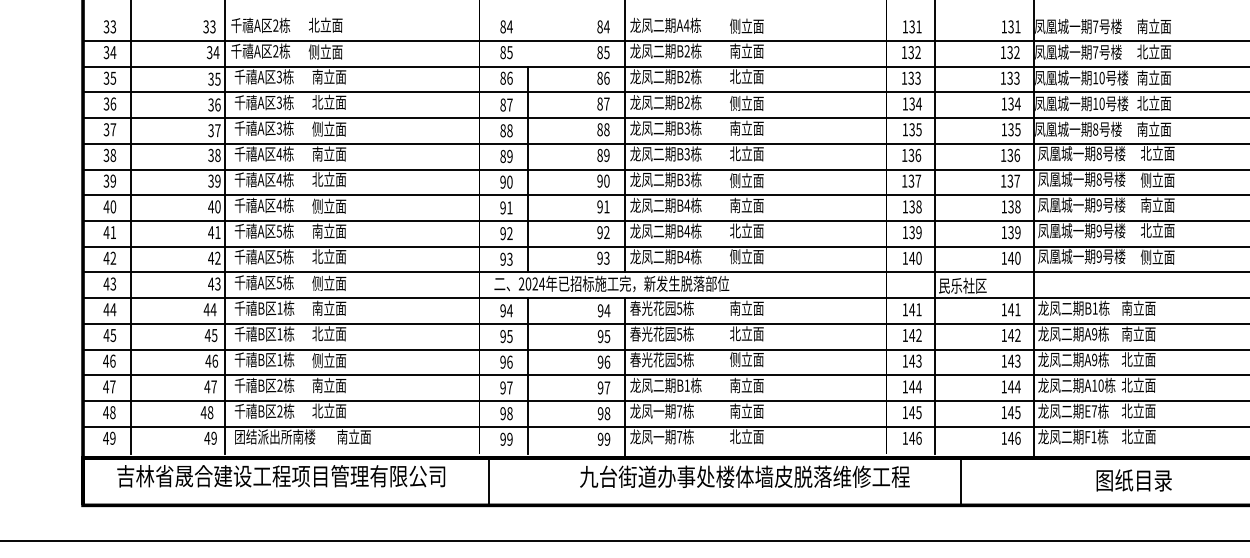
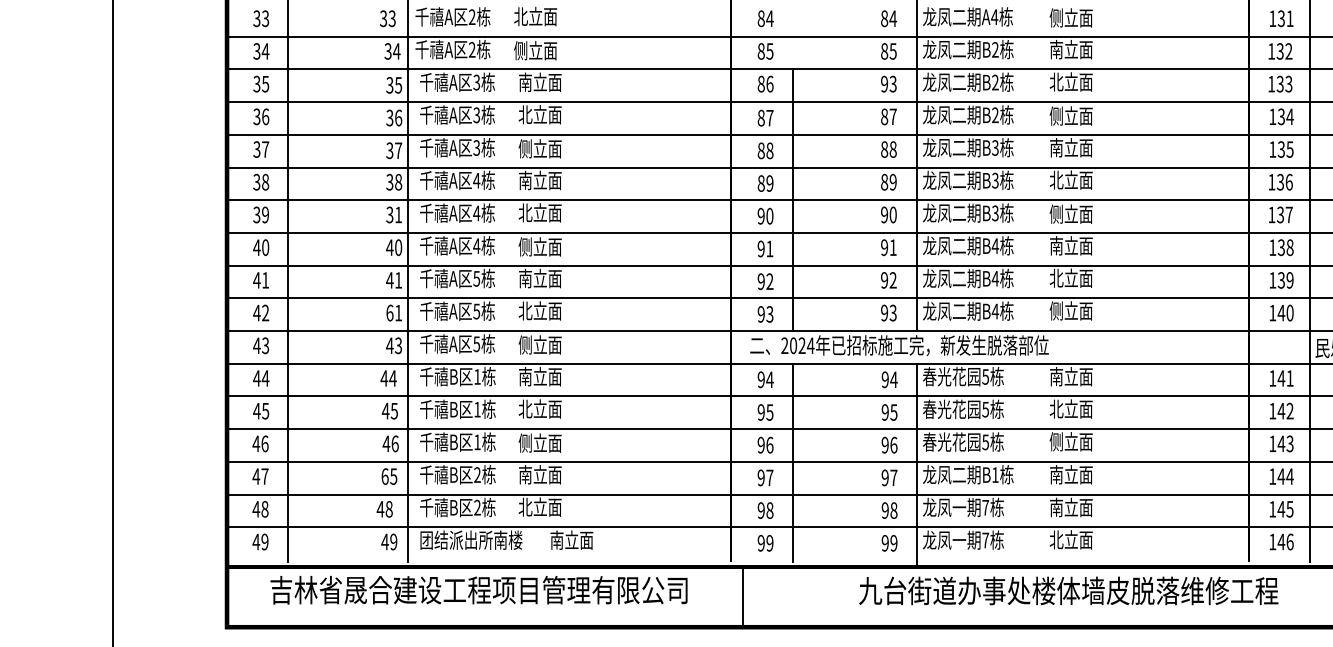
text: (603, 77) -> (888, 83), 86 -> 93
text: (217, 180) -> (398, 214), 39 -> 31
text: (214, 257) -> (394, 312), 42 -> 61
text: (210, 386) -> (389, 476), 47 -> 65

